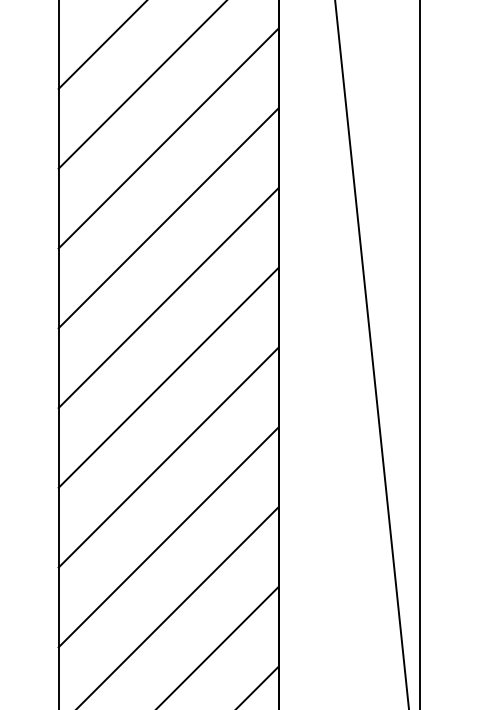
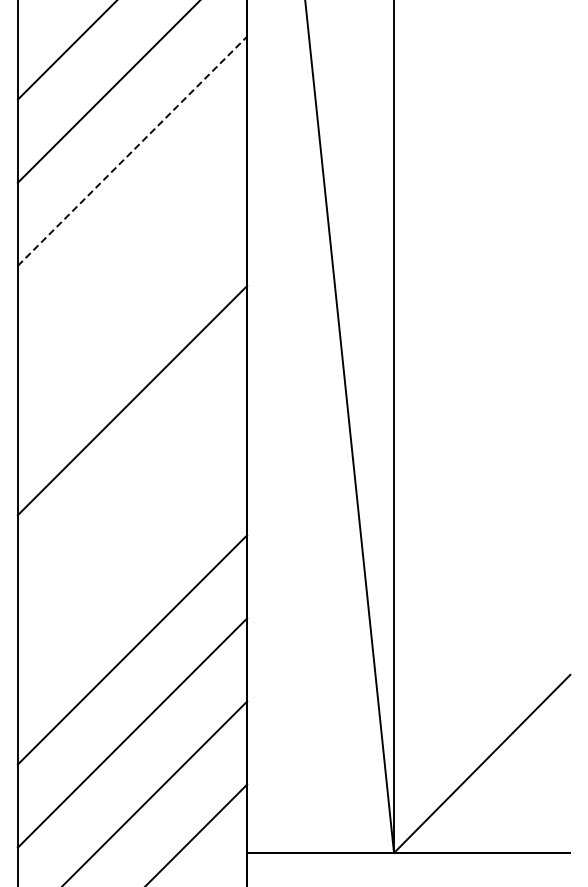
line: (168, 137) -> (132, 150), solid -> dashed
line: (168, 217) -> (132, 233), removed
line: (168, 298) -> (132, 317), removed
line: (168, 457) -> (132, 483), removed
line: (168, 537) -> (132, 566), removed

